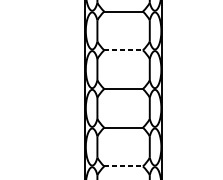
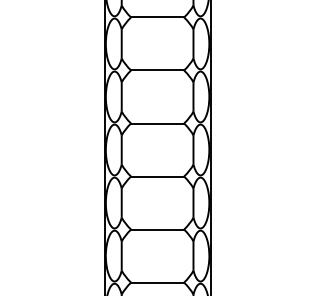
line: (123, 50) -> (157, 70), dashed -> solid
line: (123, 166) -> (157, 229), dashed -> solid

